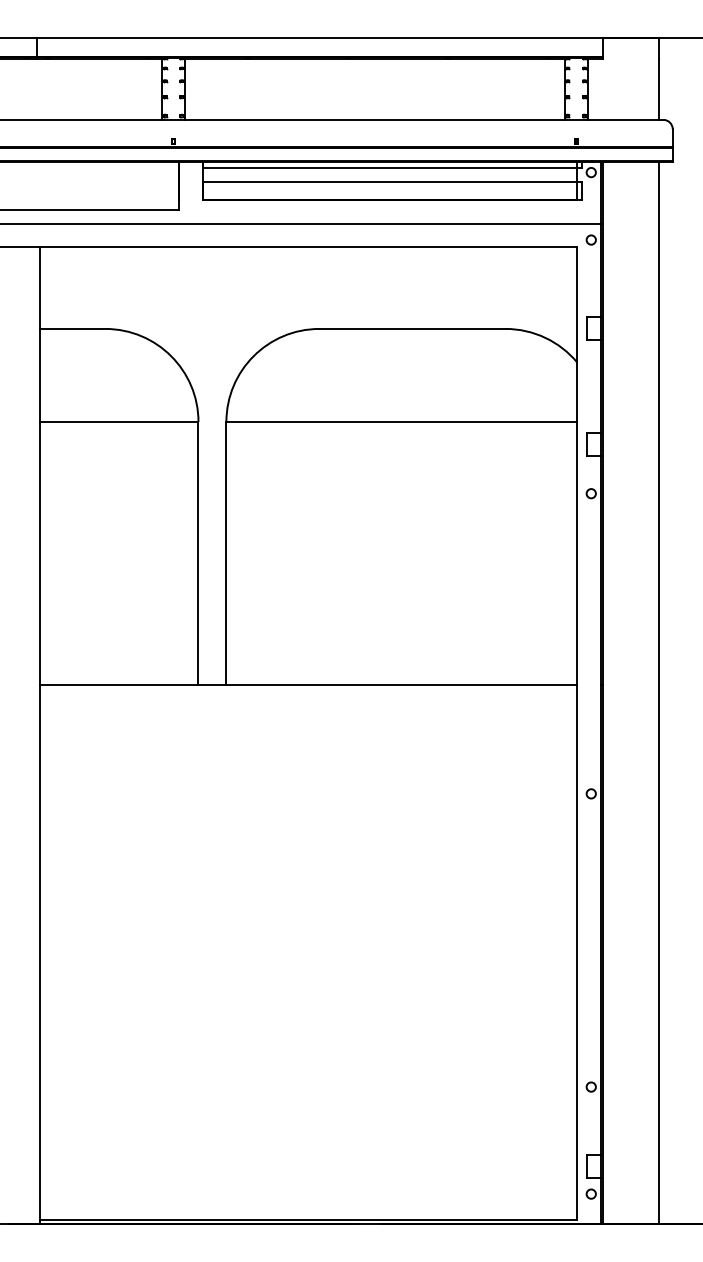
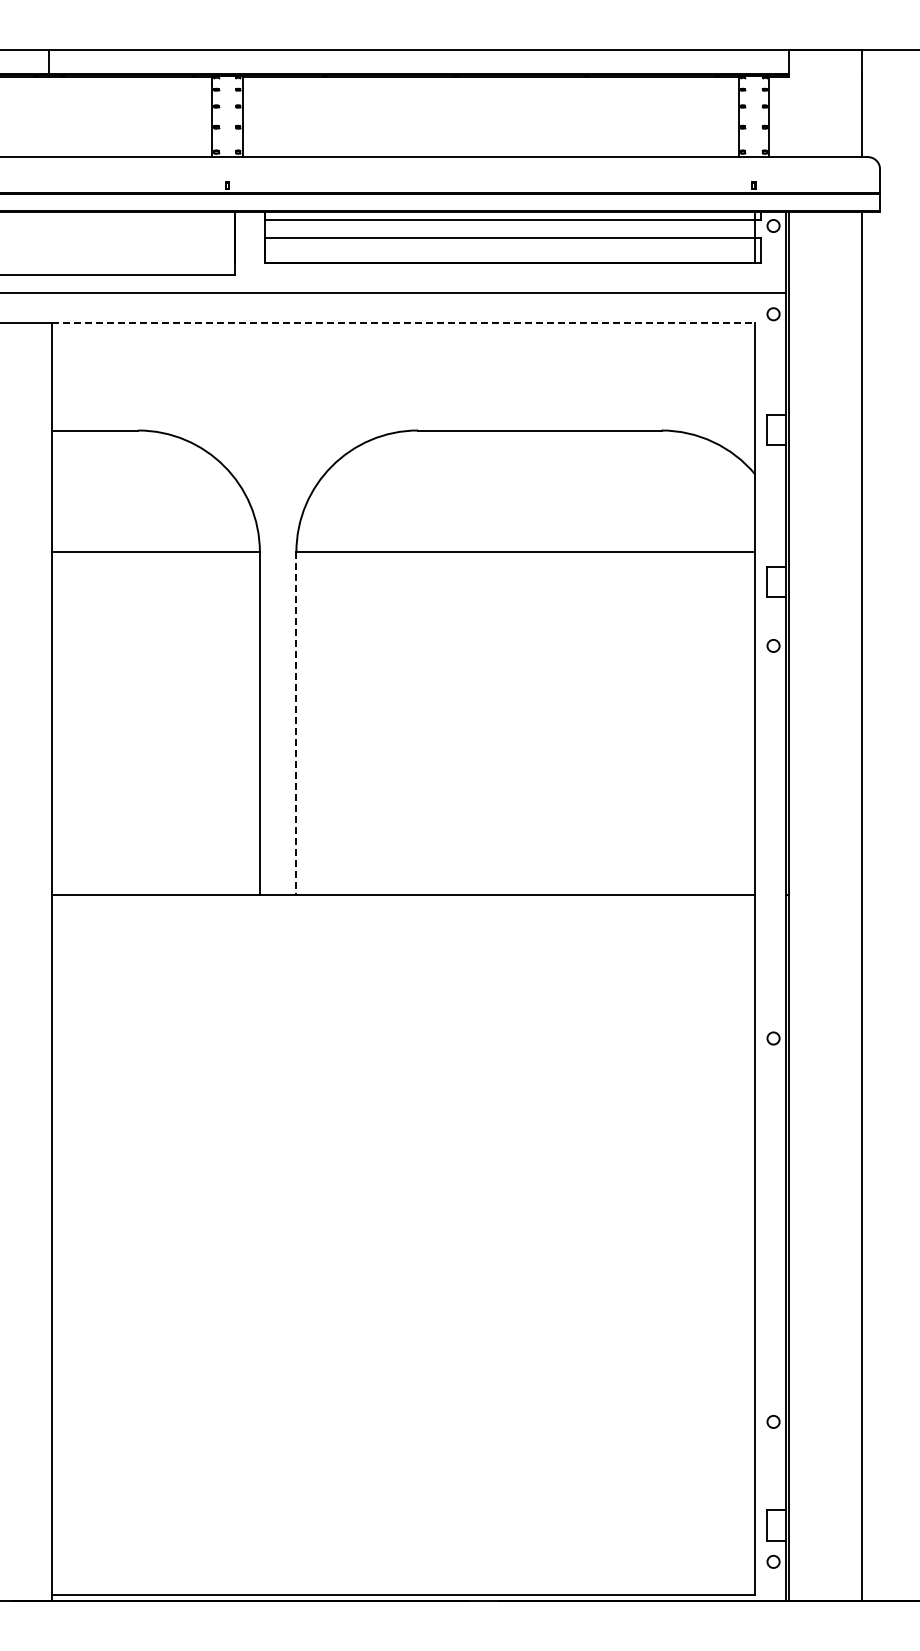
line: (309, 247) -> (404, 323), solid -> dashed
line: (226, 553) -> (296, 723), solid -> dashed

